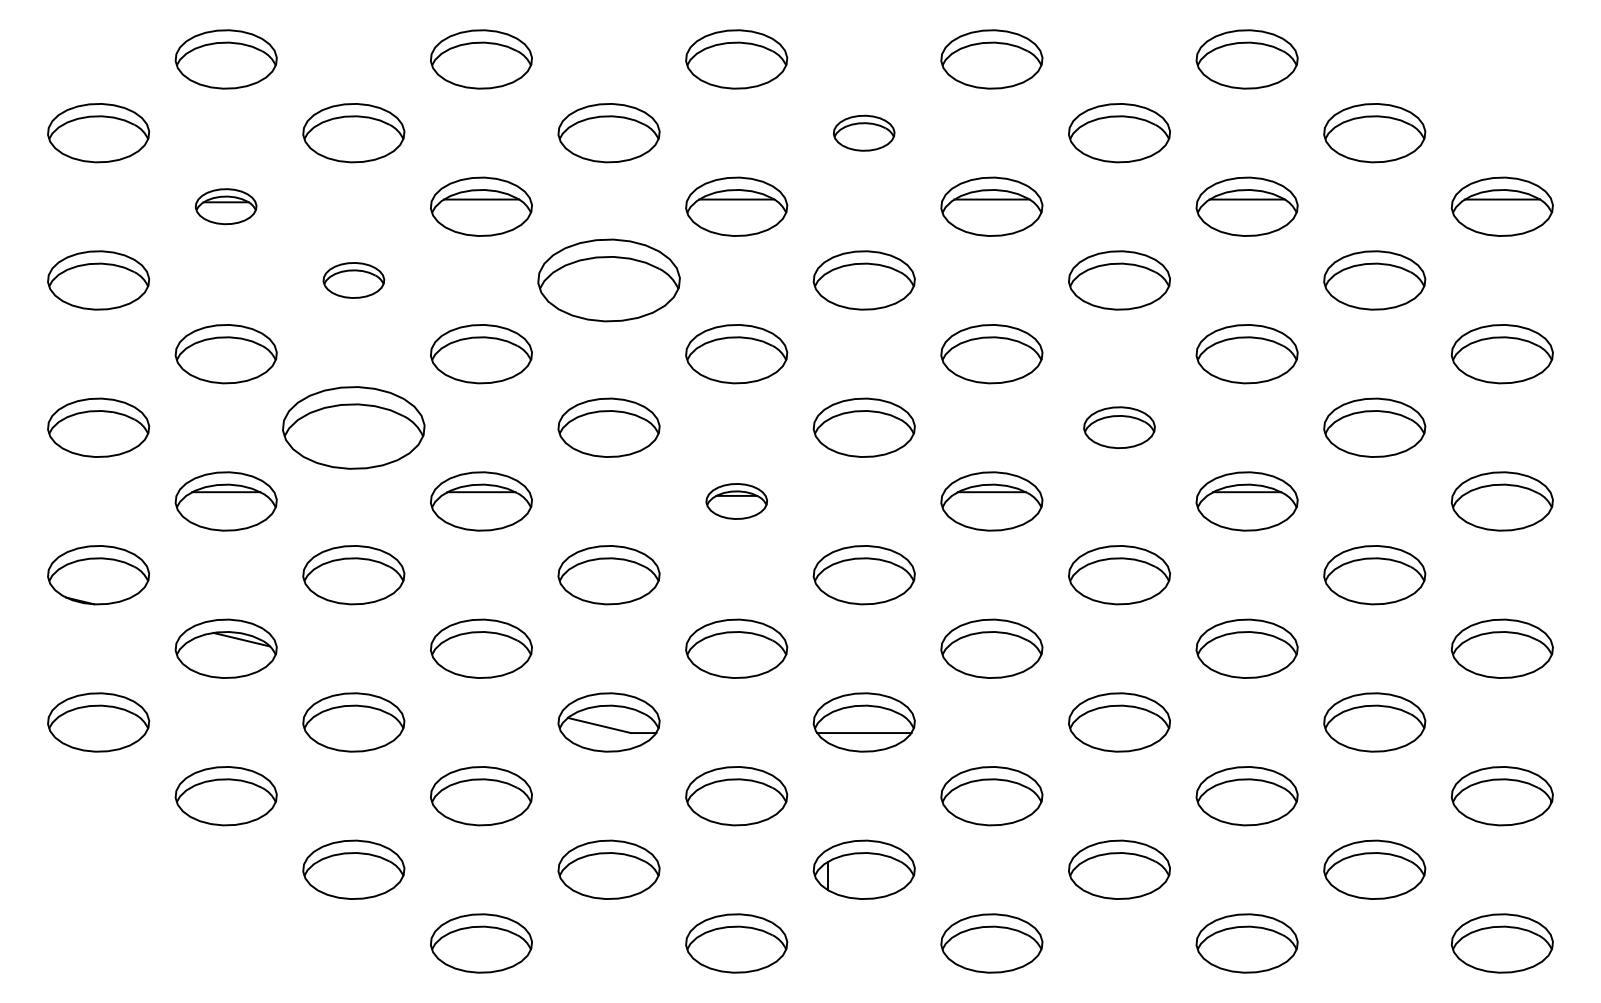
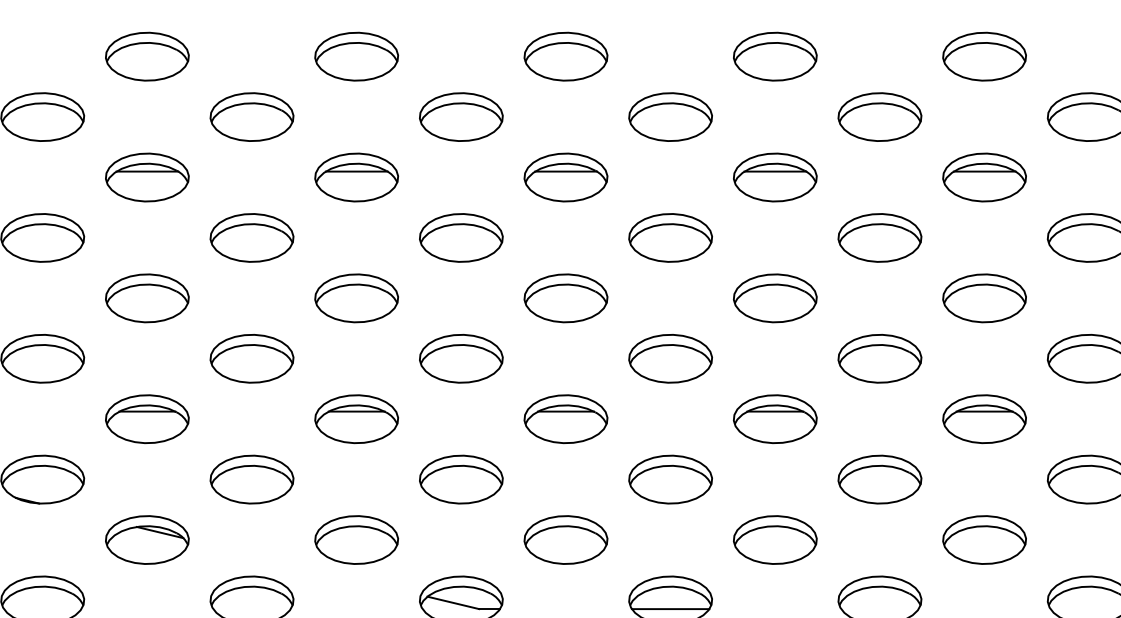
part: (863, 133) -> (669, 117), size x1.67
part: (225, 206) -> (146, 177), size x1.67
part: (353, 280) -> (251, 237), size x1.67
part: (608, 280) -> (460, 237), size x0.71
part: (353, 427) -> (251, 358), size x0.71
part: (1119, 427) -> (879, 358), size x1.43
part: (736, 501) -> (565, 419), size x1.67

